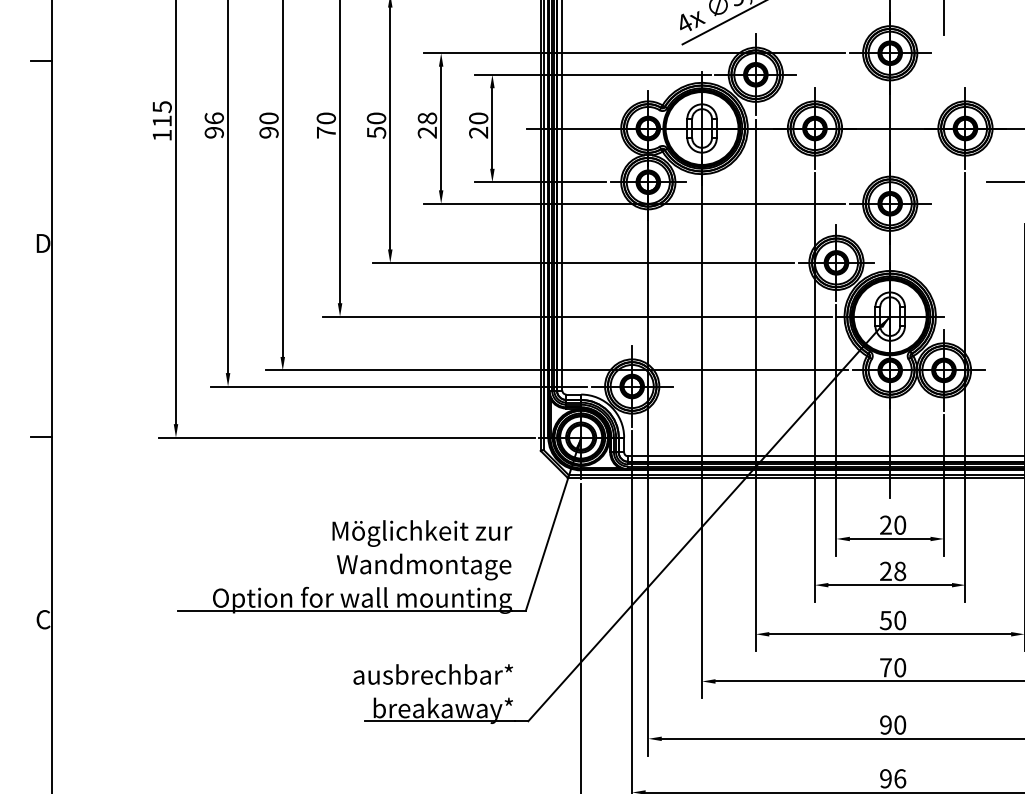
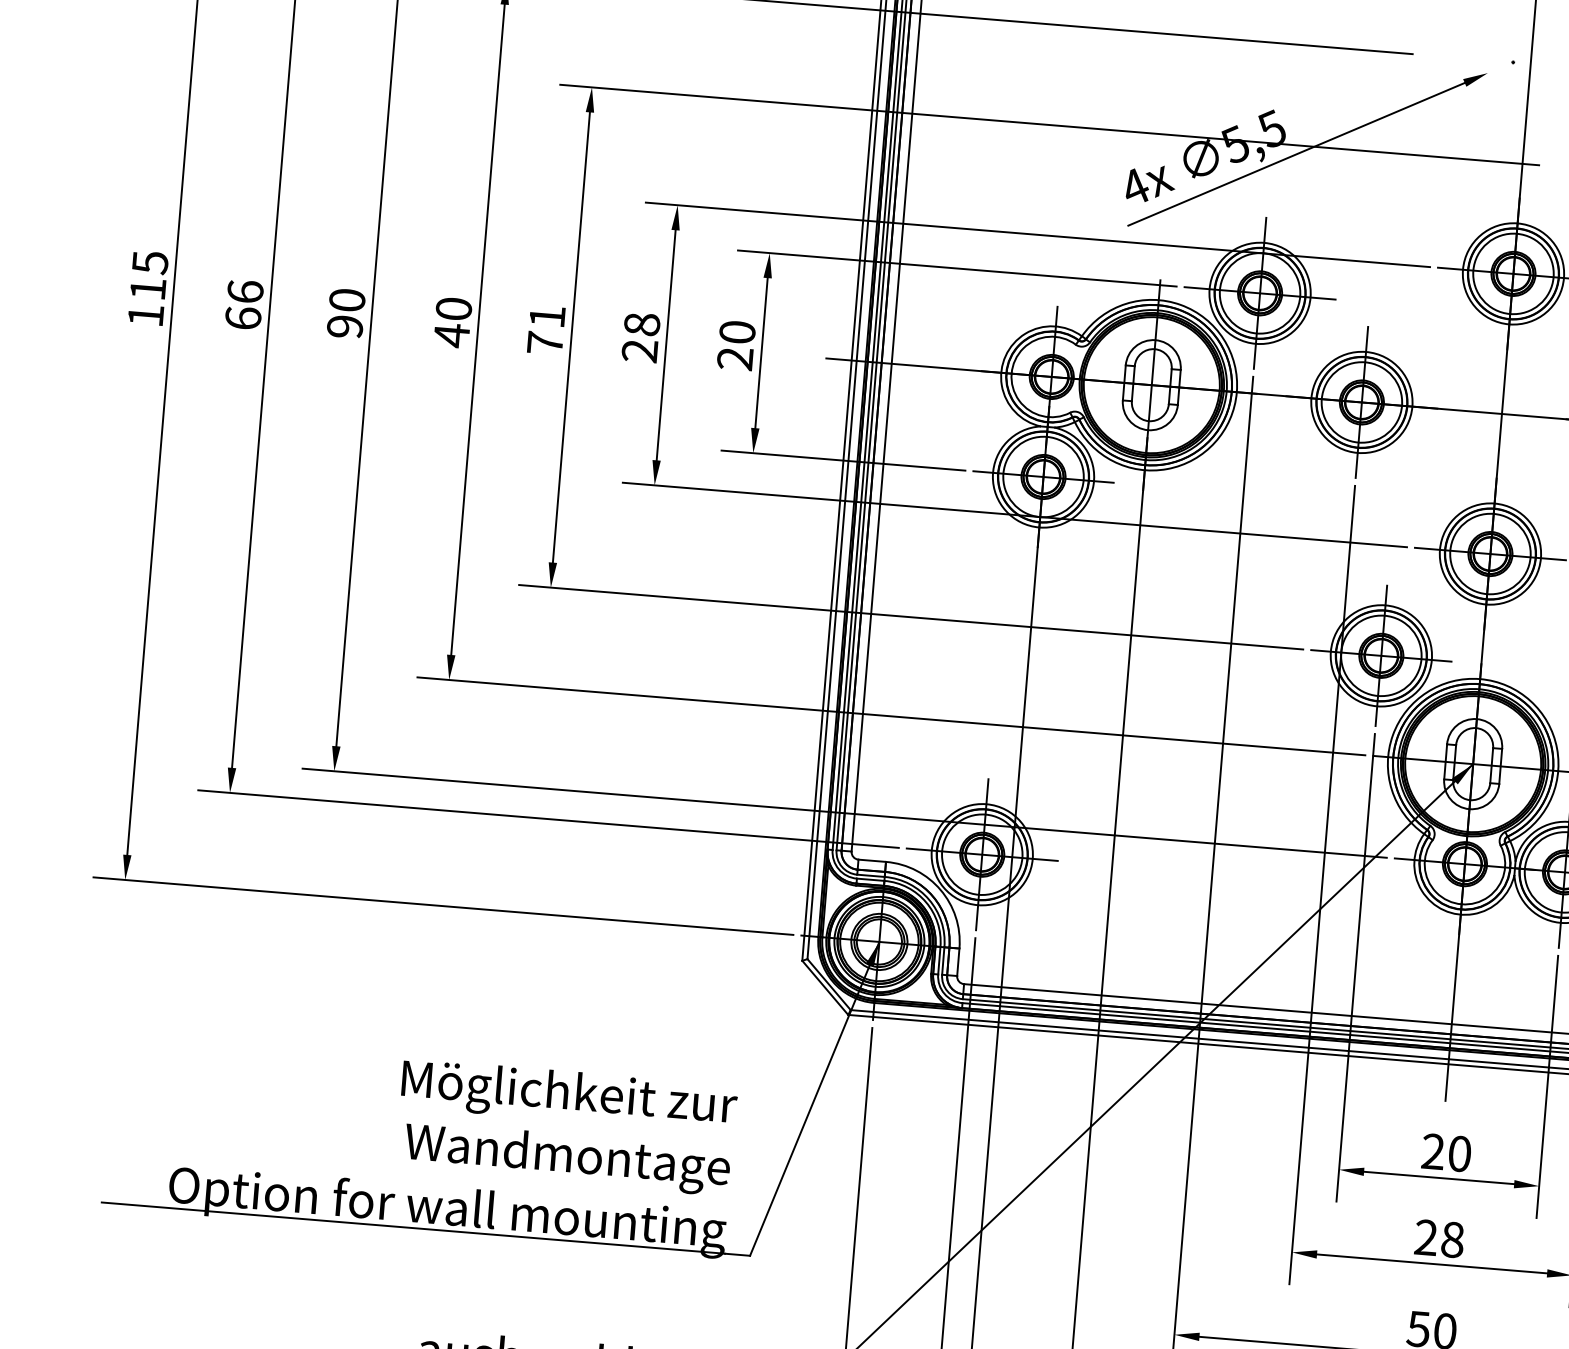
text: (376, 125) -> (546, 329), 50 -> 71
text: (213, 132) -> (241, 317), 96 -> 66
text: (326, 132) -> (452, 335), 70 -> 40

